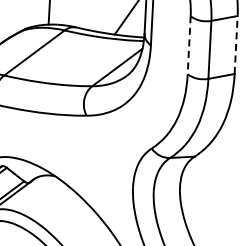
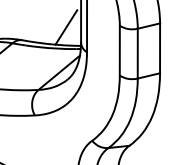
line: (236, 44) -> (160, 47), dashed -> solid
line: (189, 45) -> (120, 50), dashed -> solid

